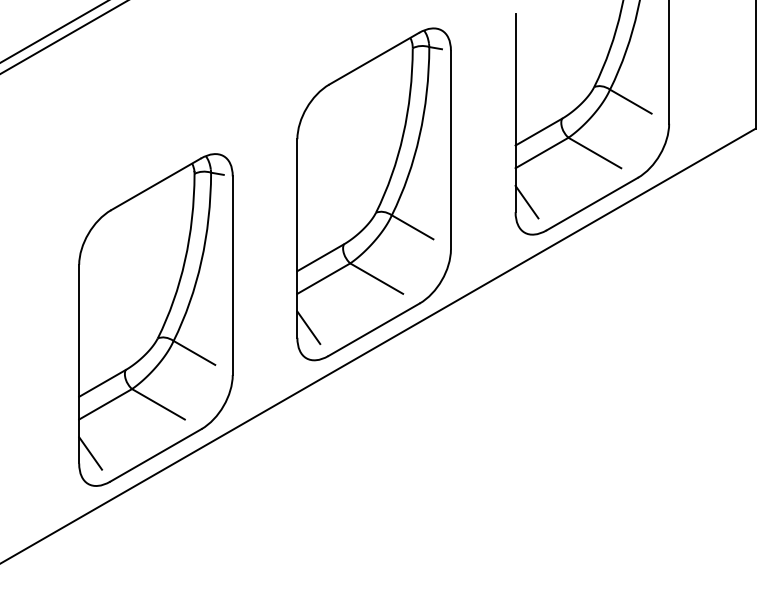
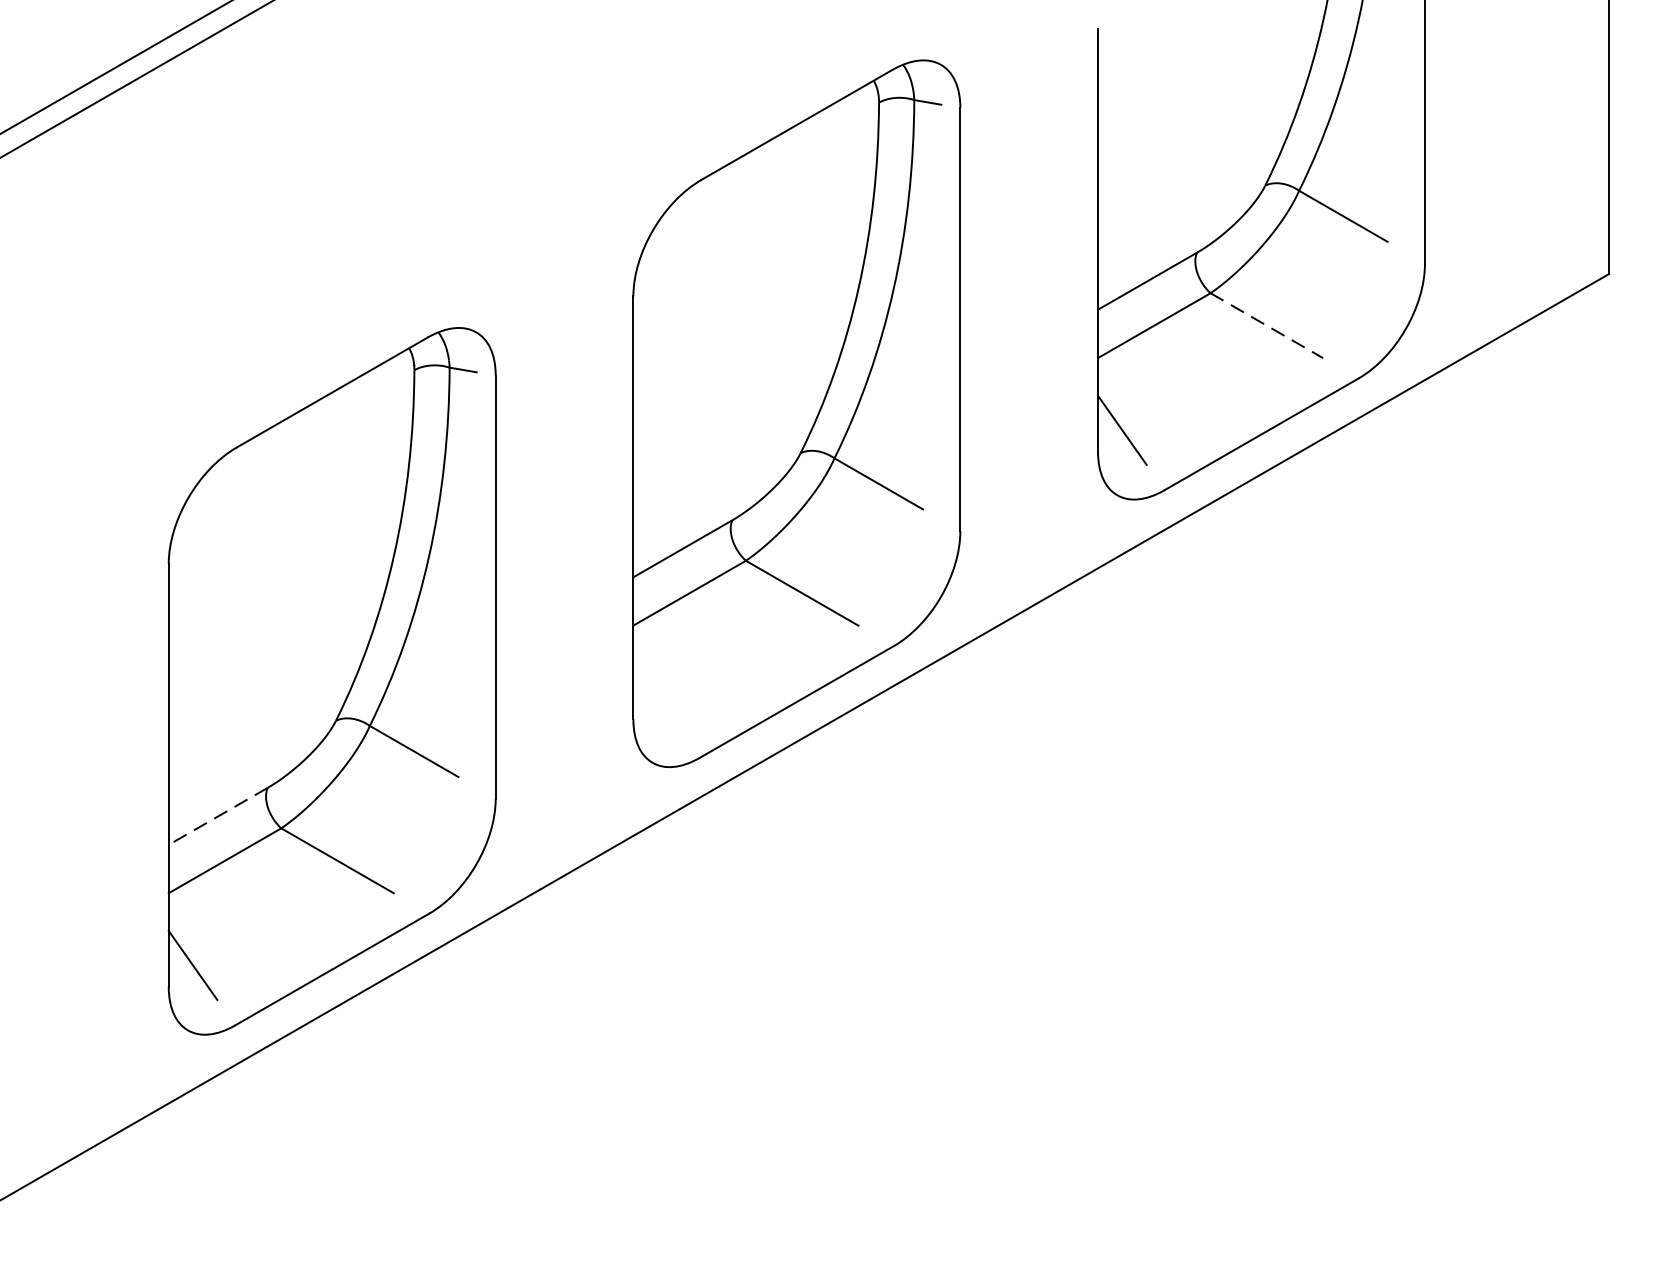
line: (595, 153) -> (1268, 326), solid -> dashed
line: (308, 327) -> (657, 697), removed
line: (102, 383) -> (218, 816), solid -> dashed

